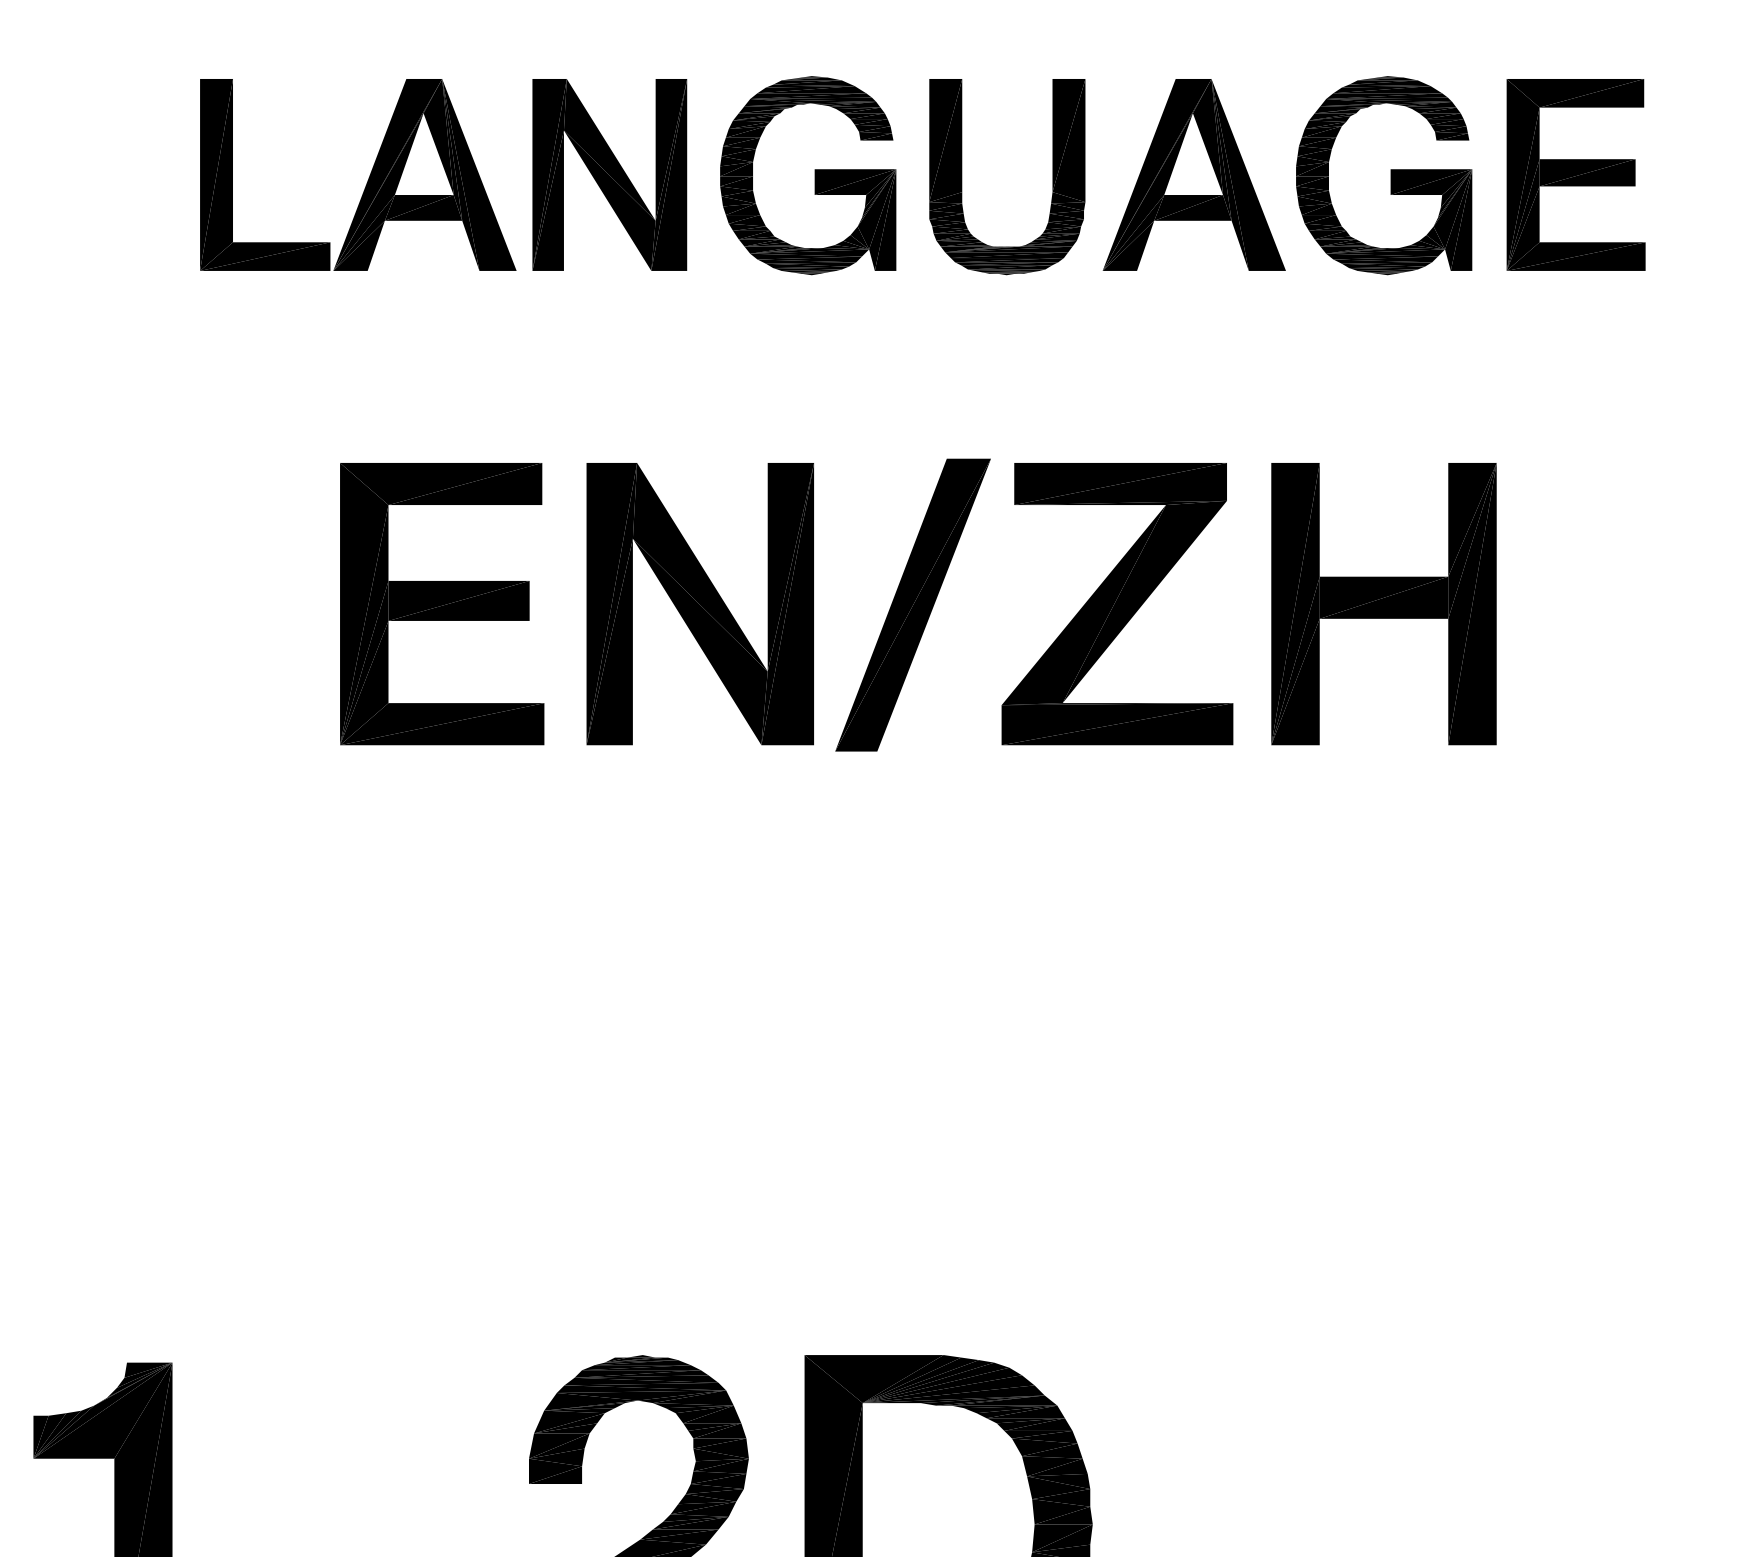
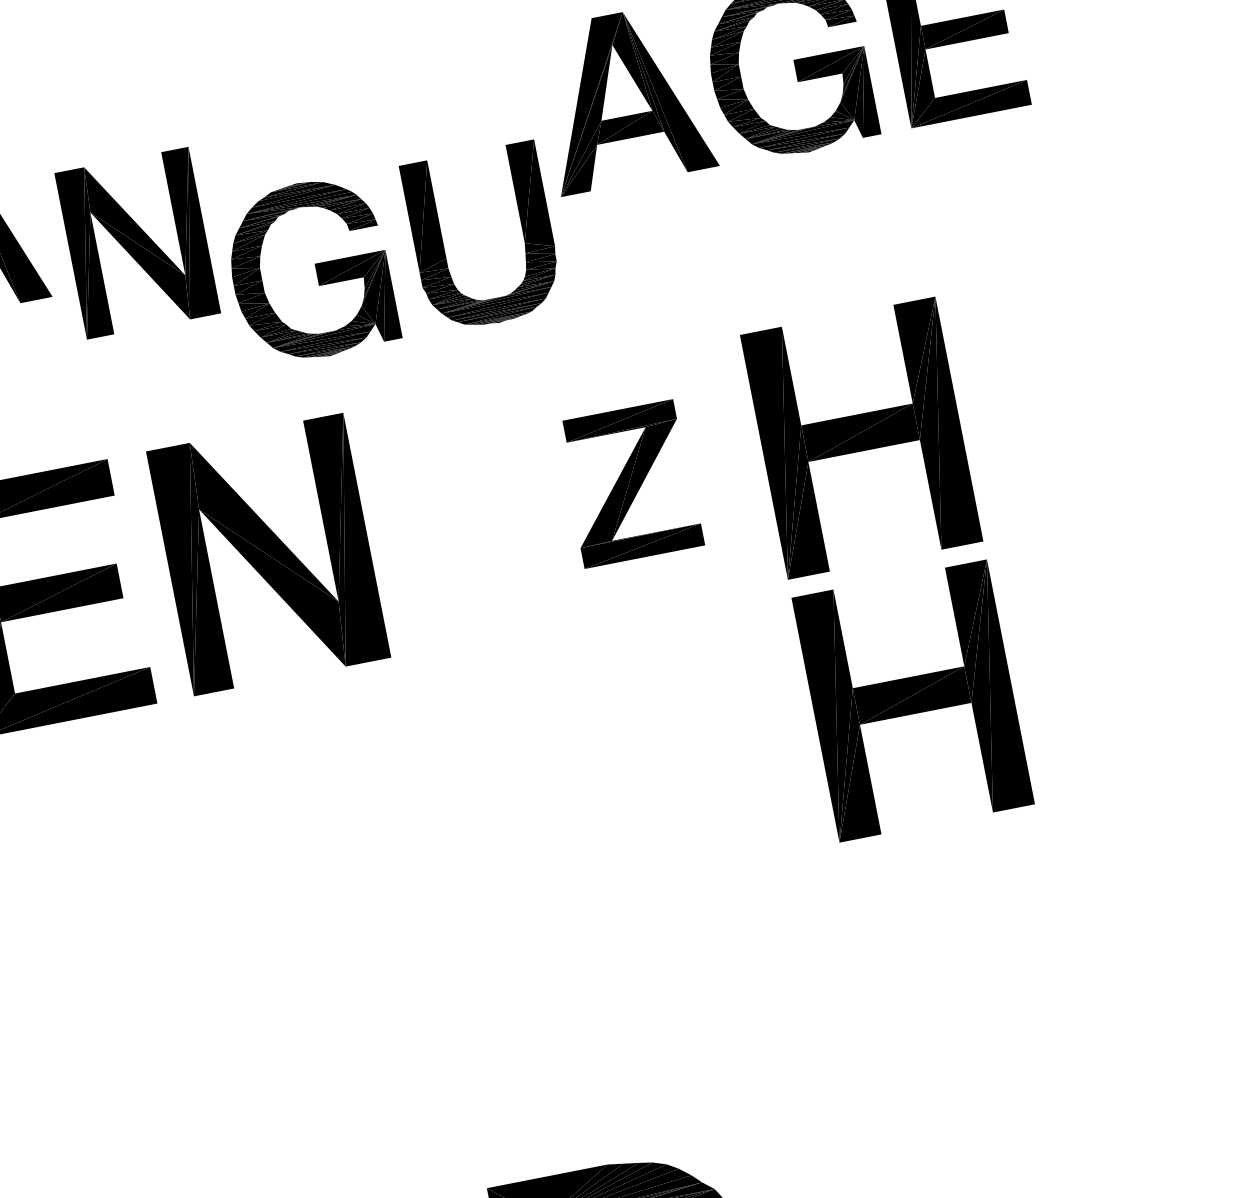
part: (609, 174) -> (137, 242), moved
part: (808, 175) -> (310, 270), moved
part: (962, 177) -> (444, 245), moved
part: (912, 604) -> (452, 518), removed
part: (1117, 604) -> (630, 483), size x0.6
part: (1383, 907) -> (912, 701), added

